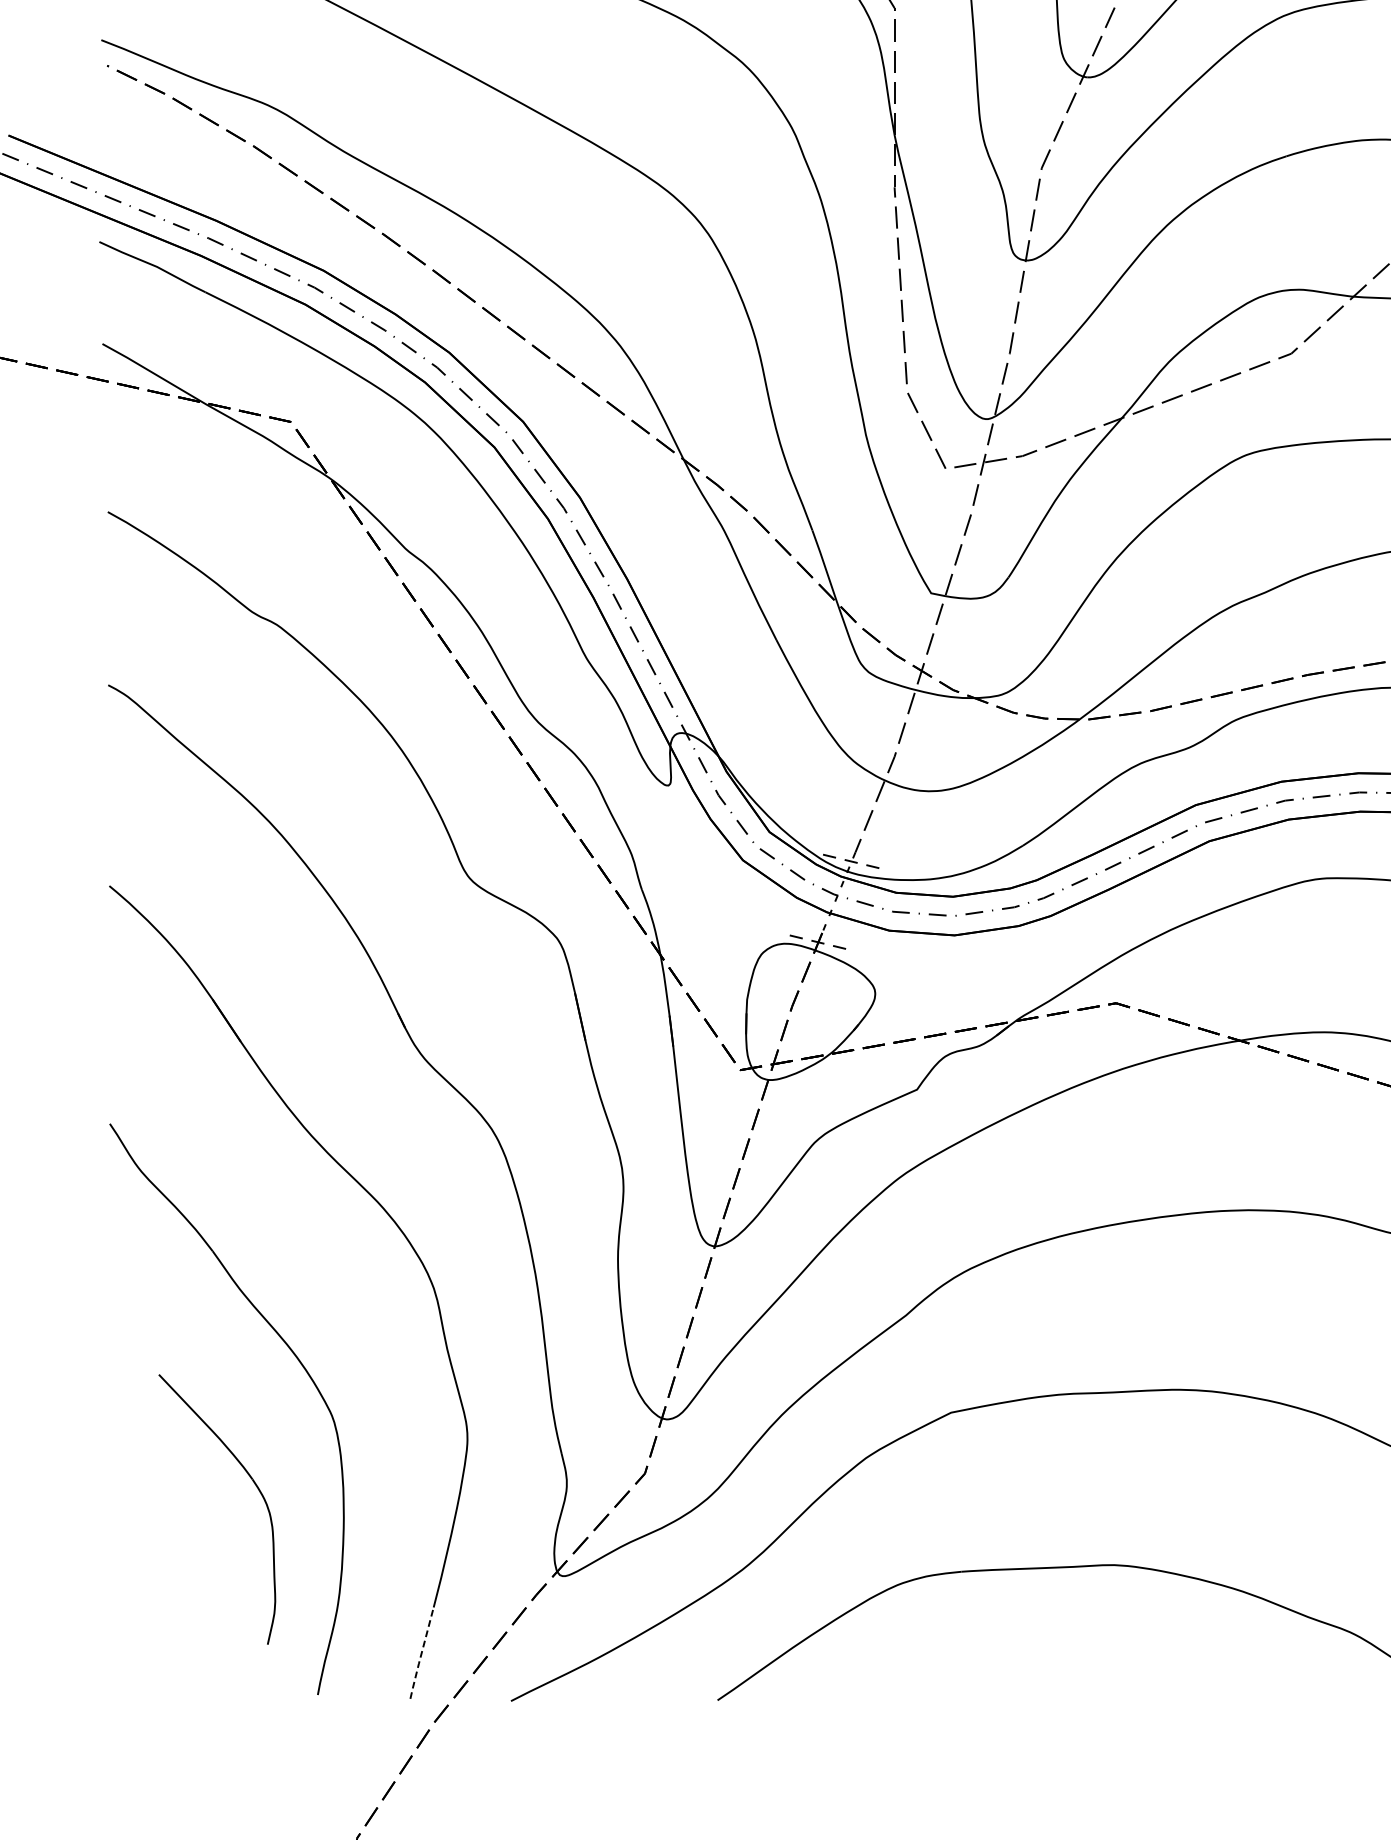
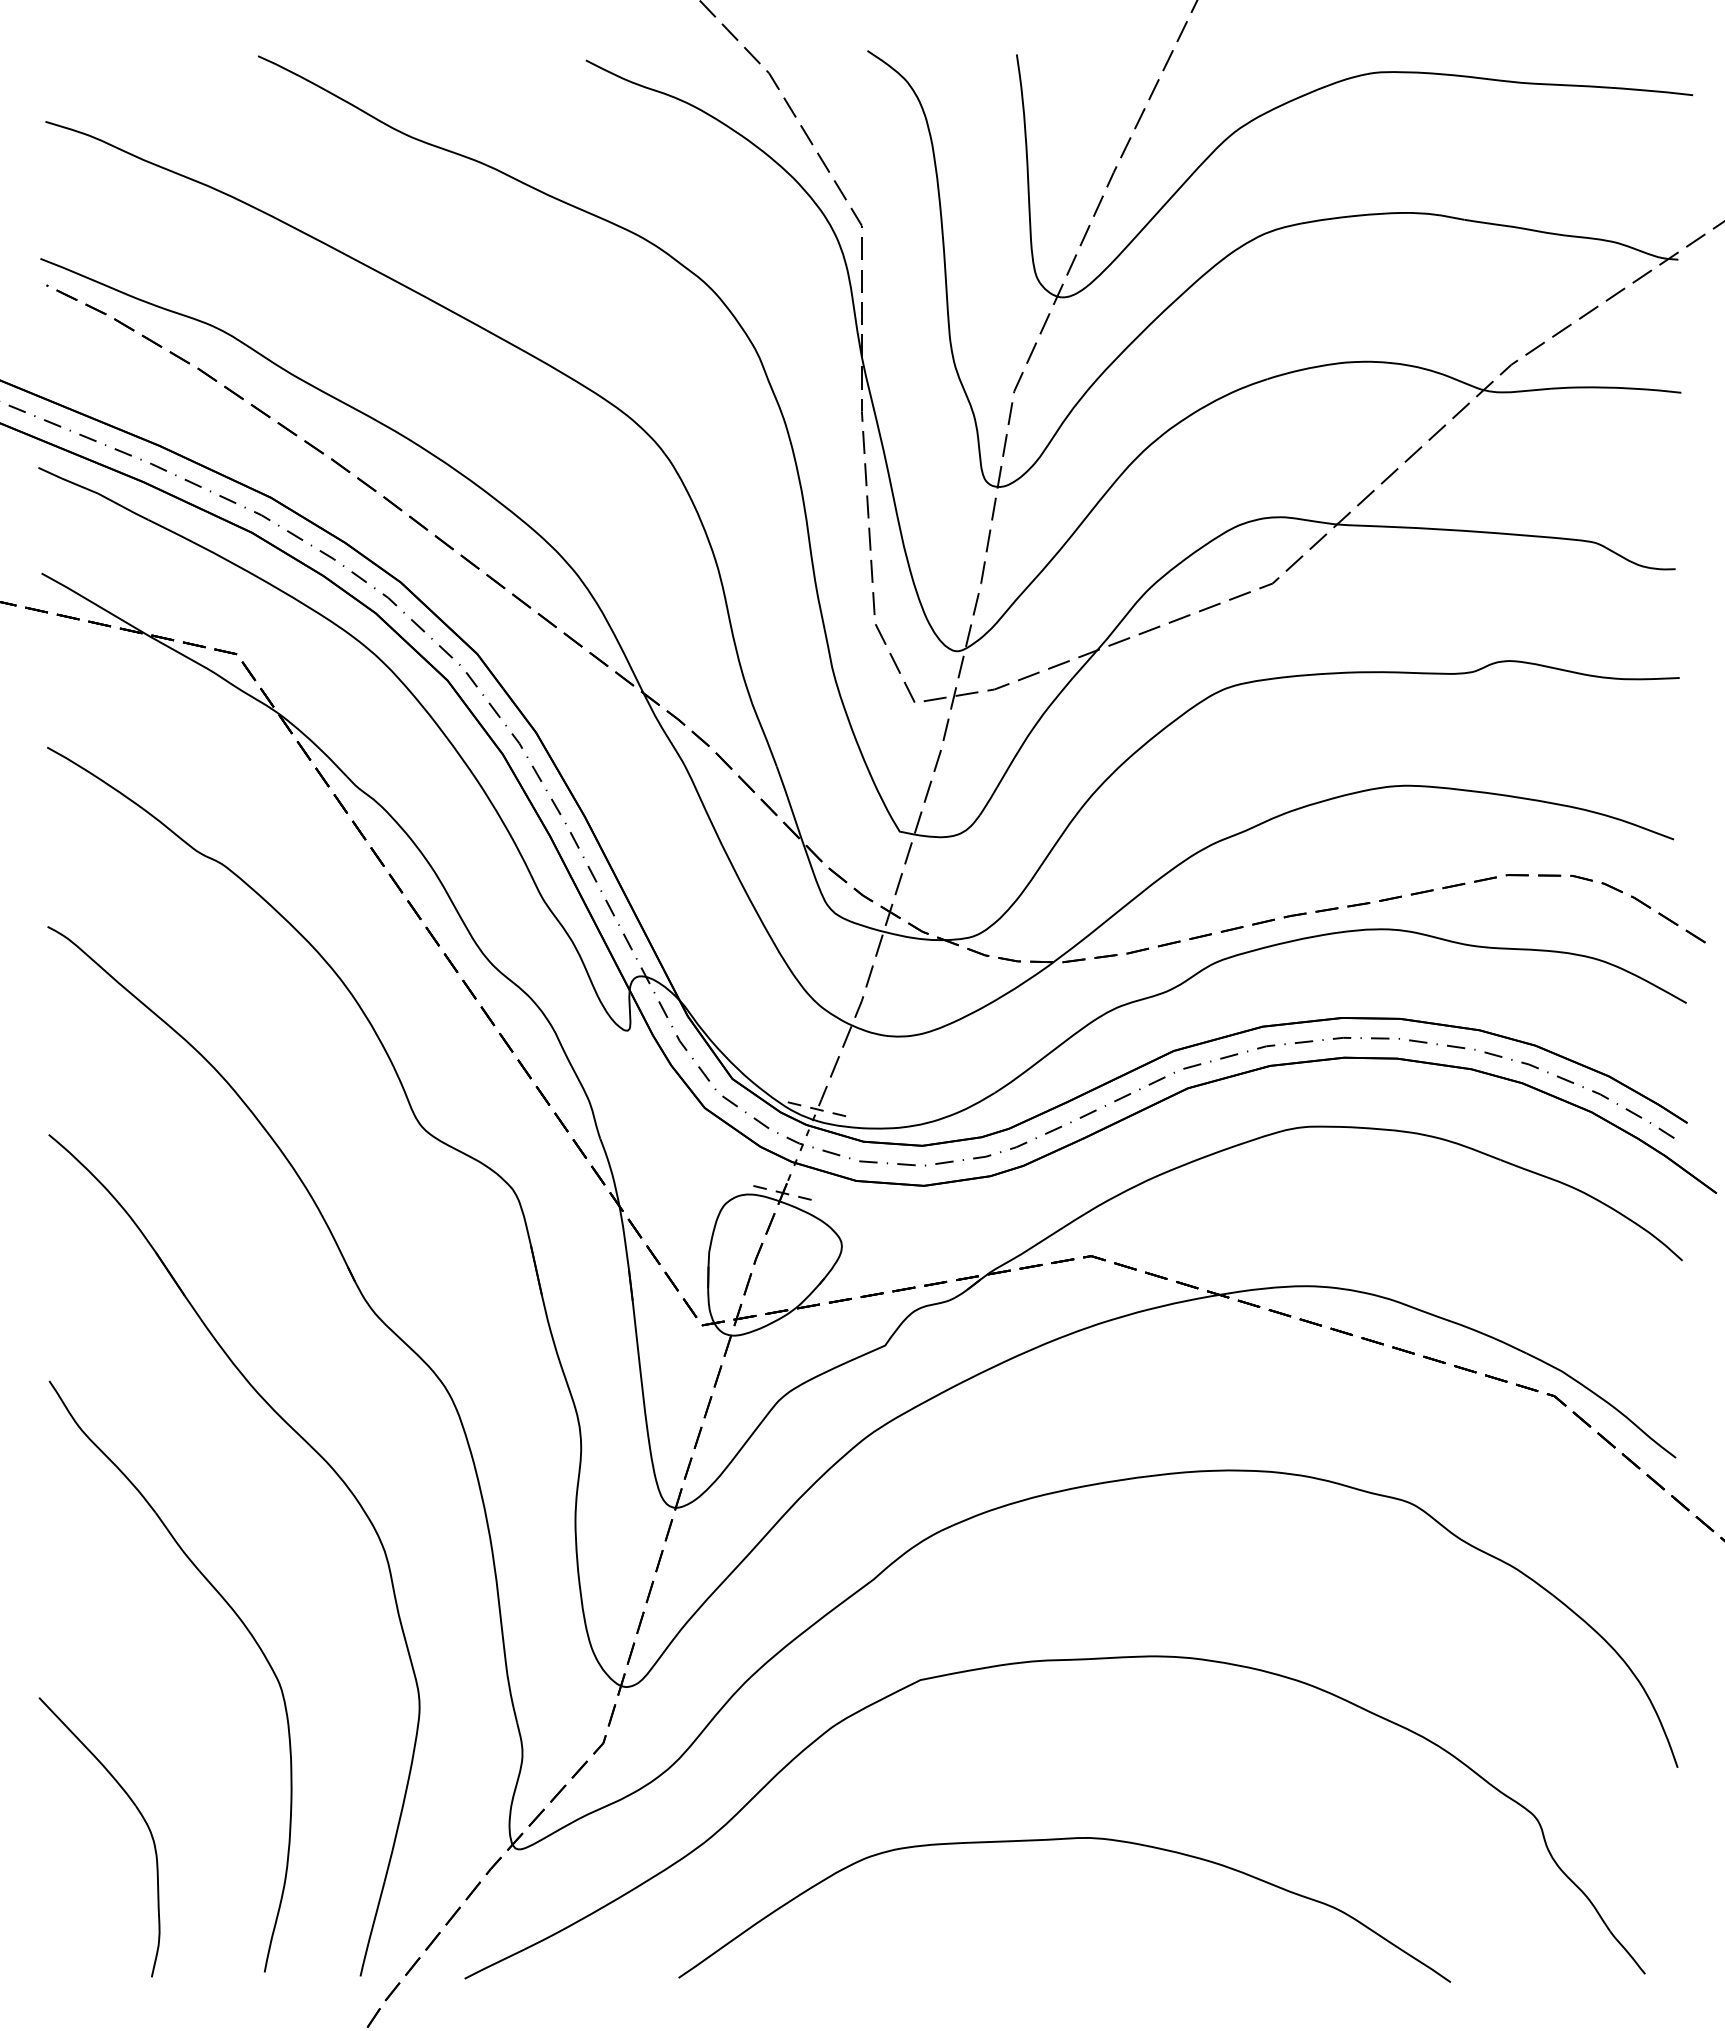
part: (253, 1483) -> (137, 1810), moved
line: (421, 1653) -> (372, 1929), dashed -> solid

